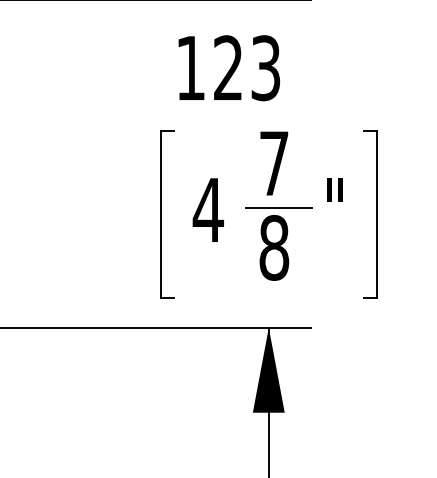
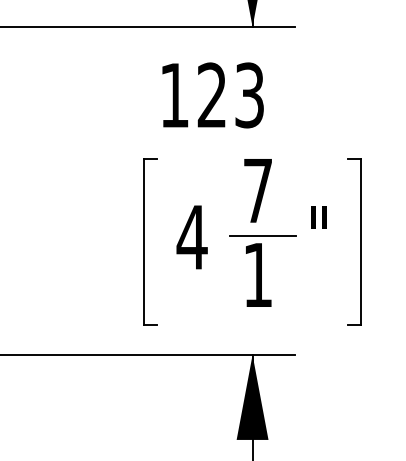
text: (274, 247) -> (258, 274), 8 -> 1

